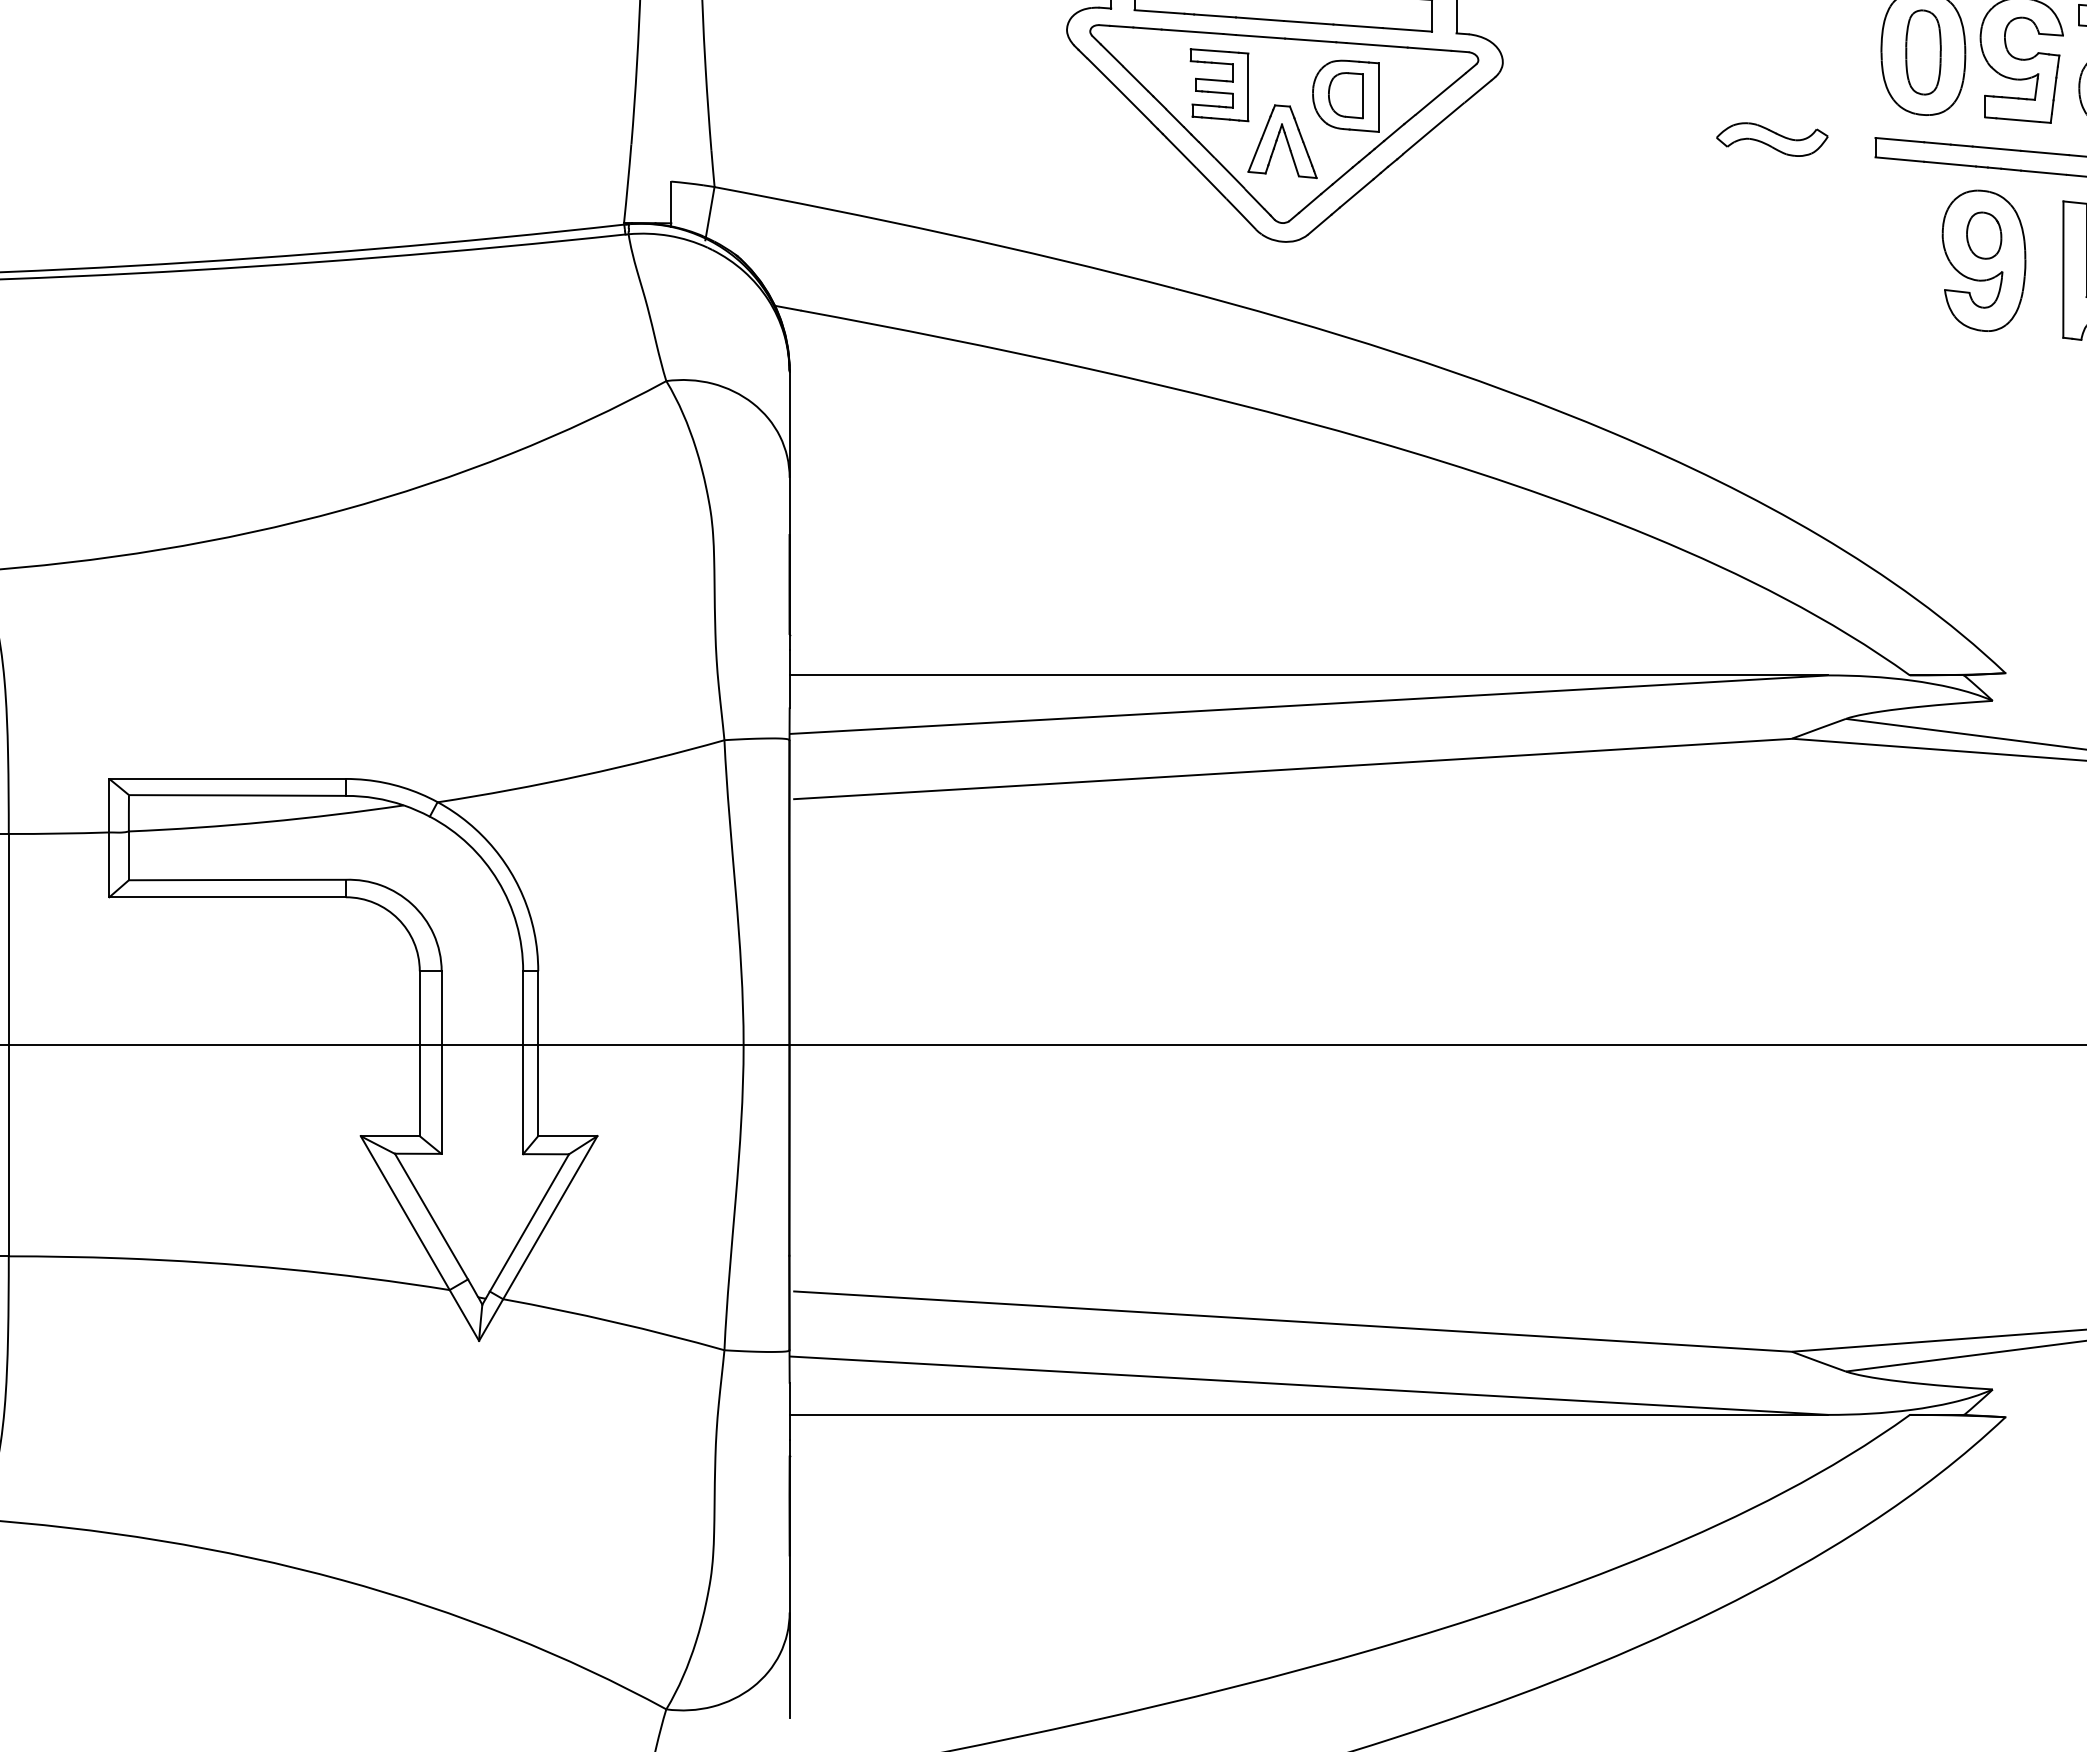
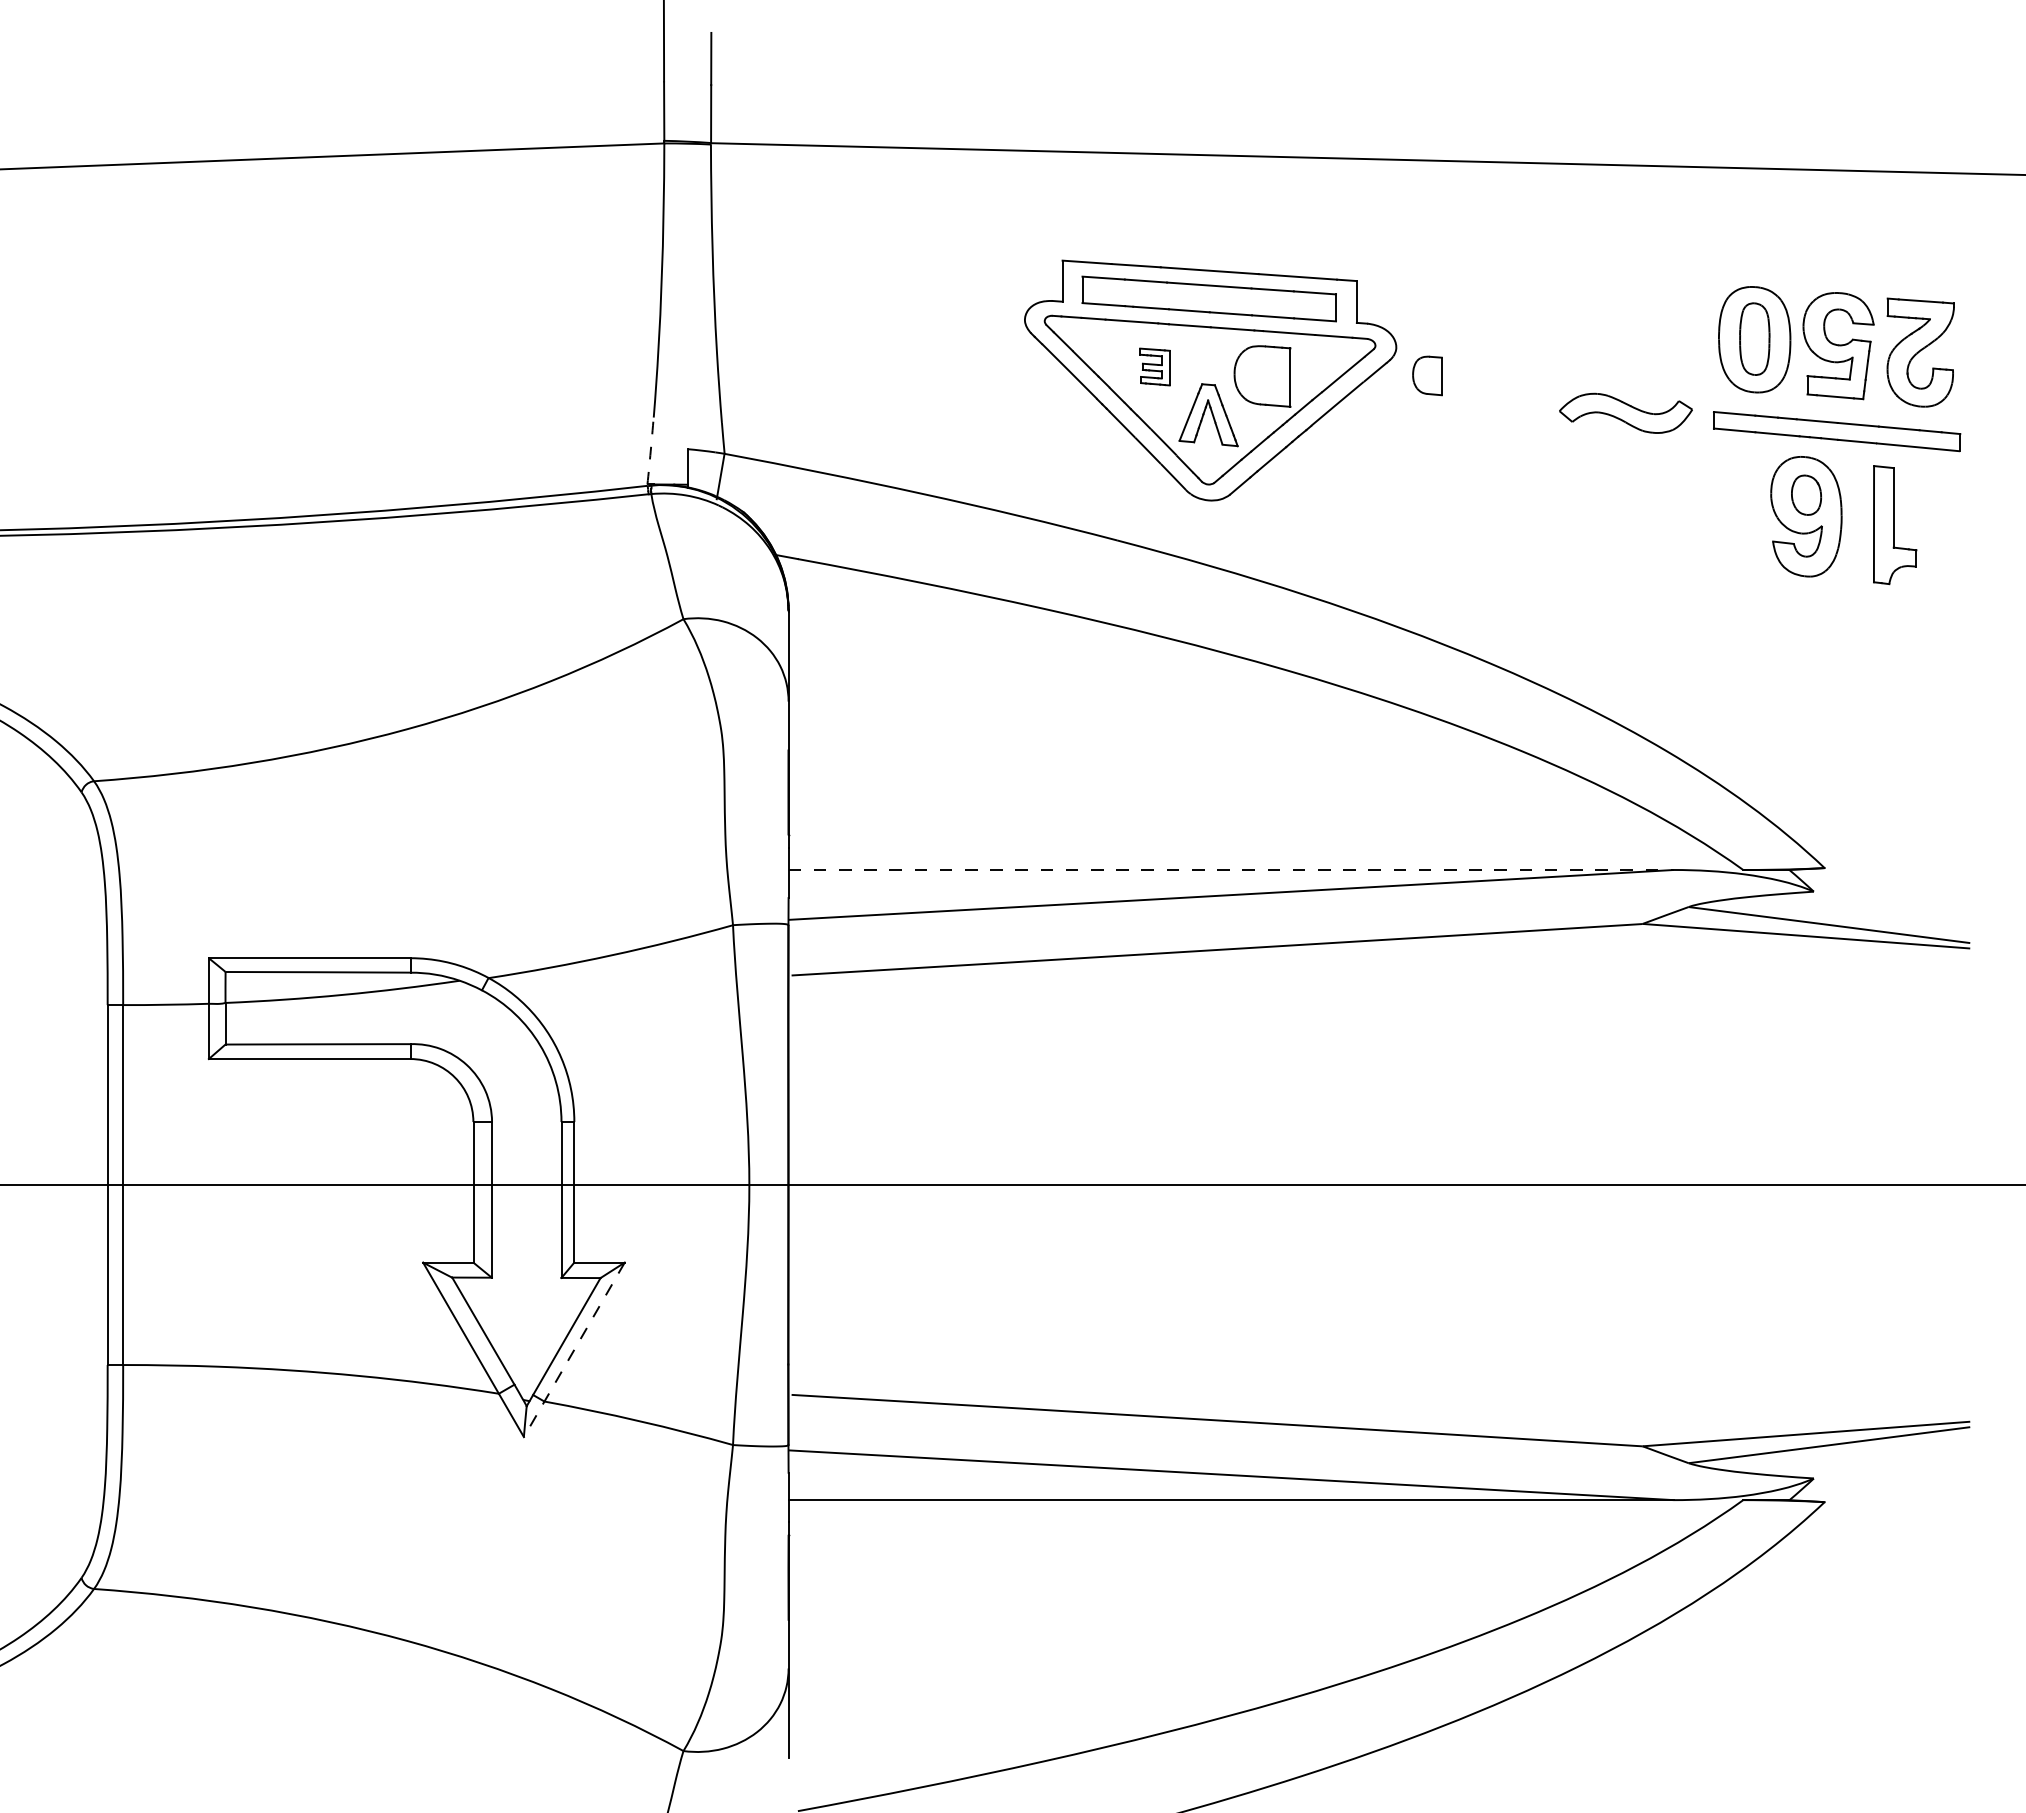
part: (1219, 84) -> (1154, 366), size x0.6
part: (1345, 95) -> (1427, 375), moved
part: (1771, 139) -> (1625, 413), size x1.4
arc: (627, 184) -> (650, 451), solid -> dashed
line: (1309, 674) -> (1231, 869), solid -> dashed
line: (538, 1238) -> (574, 1349), solid -> dashed

